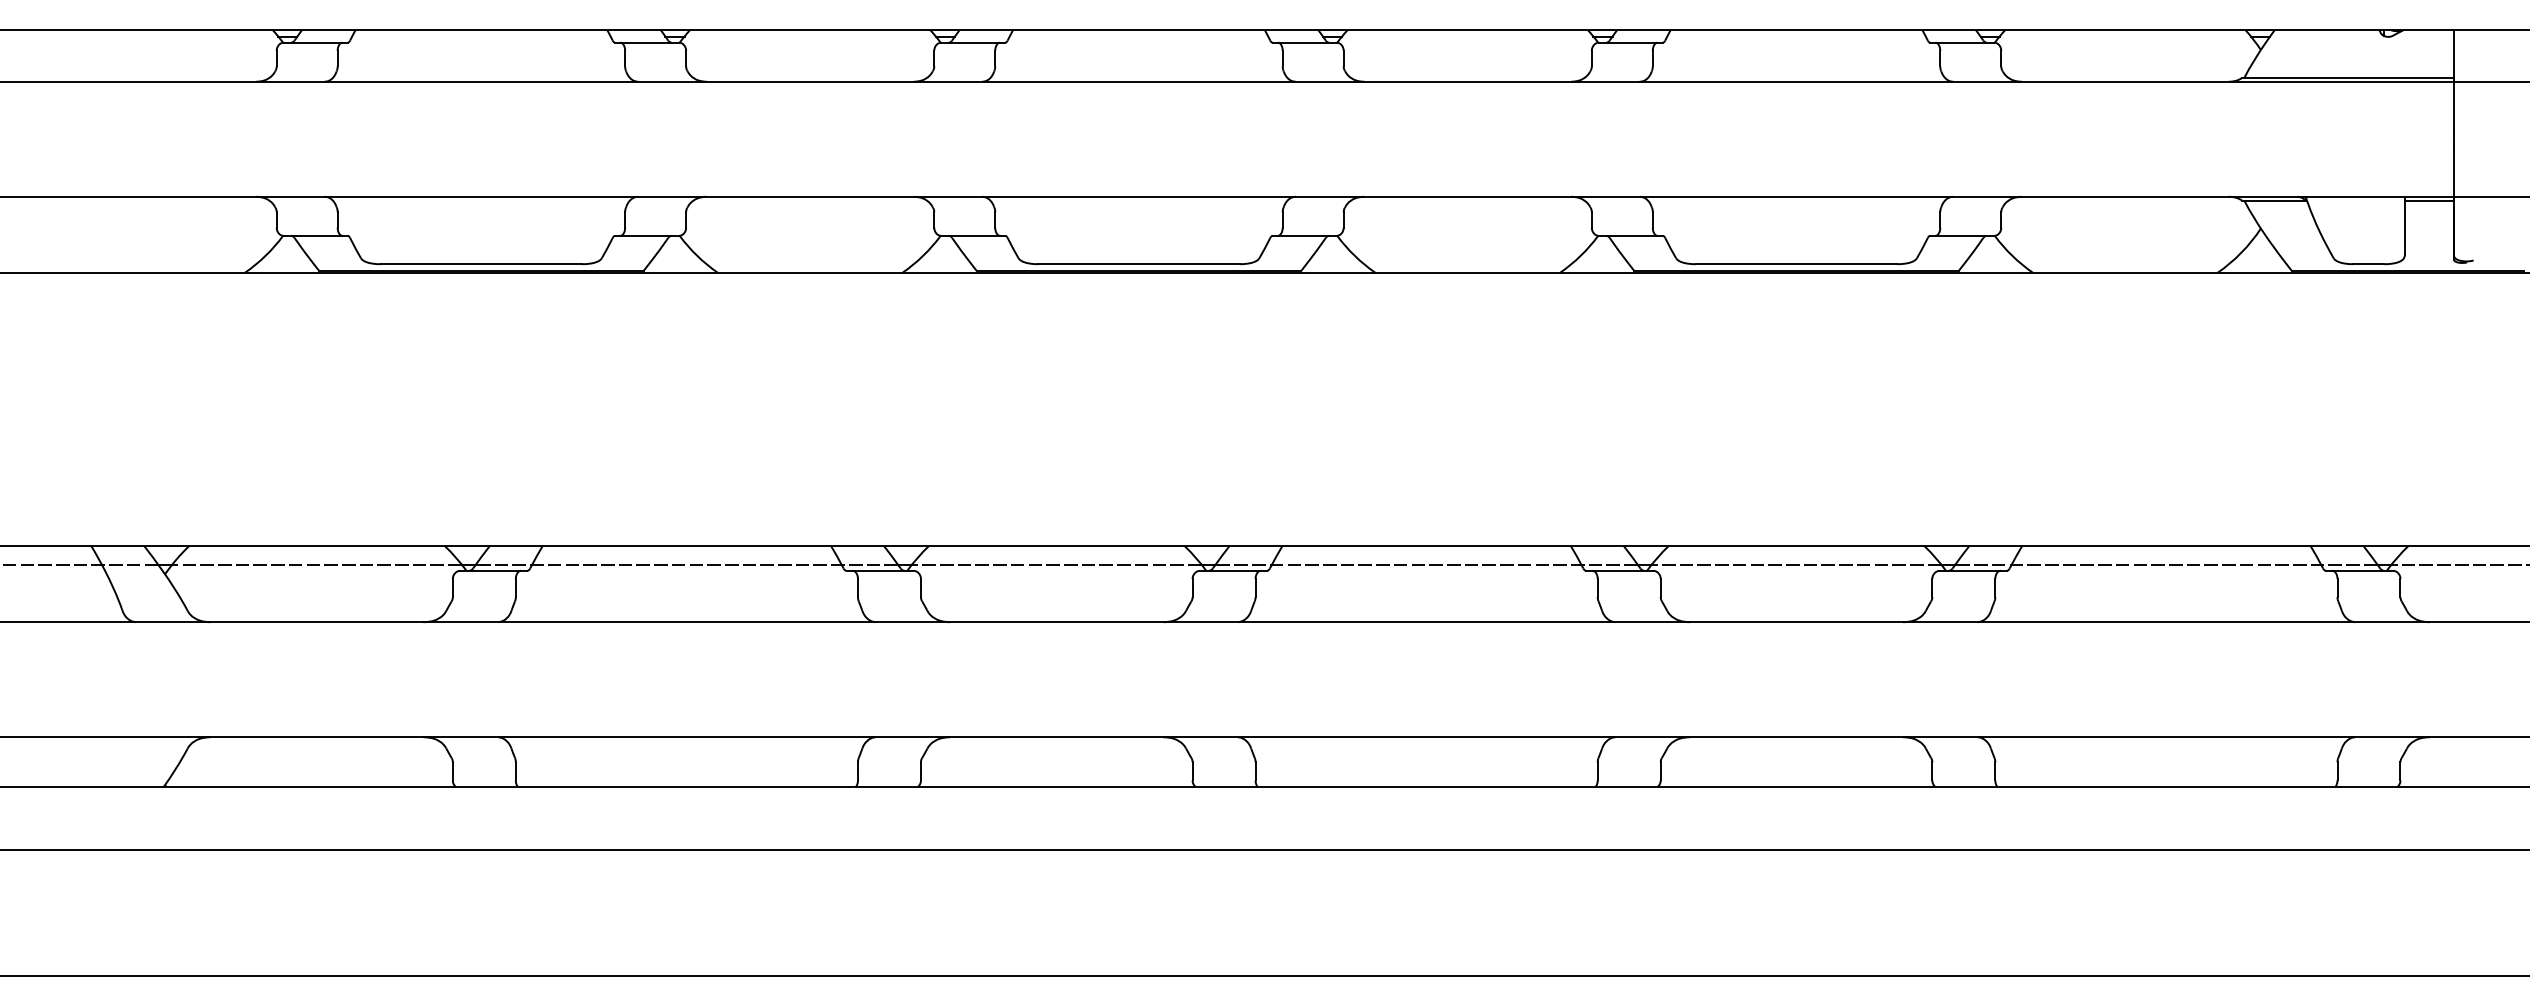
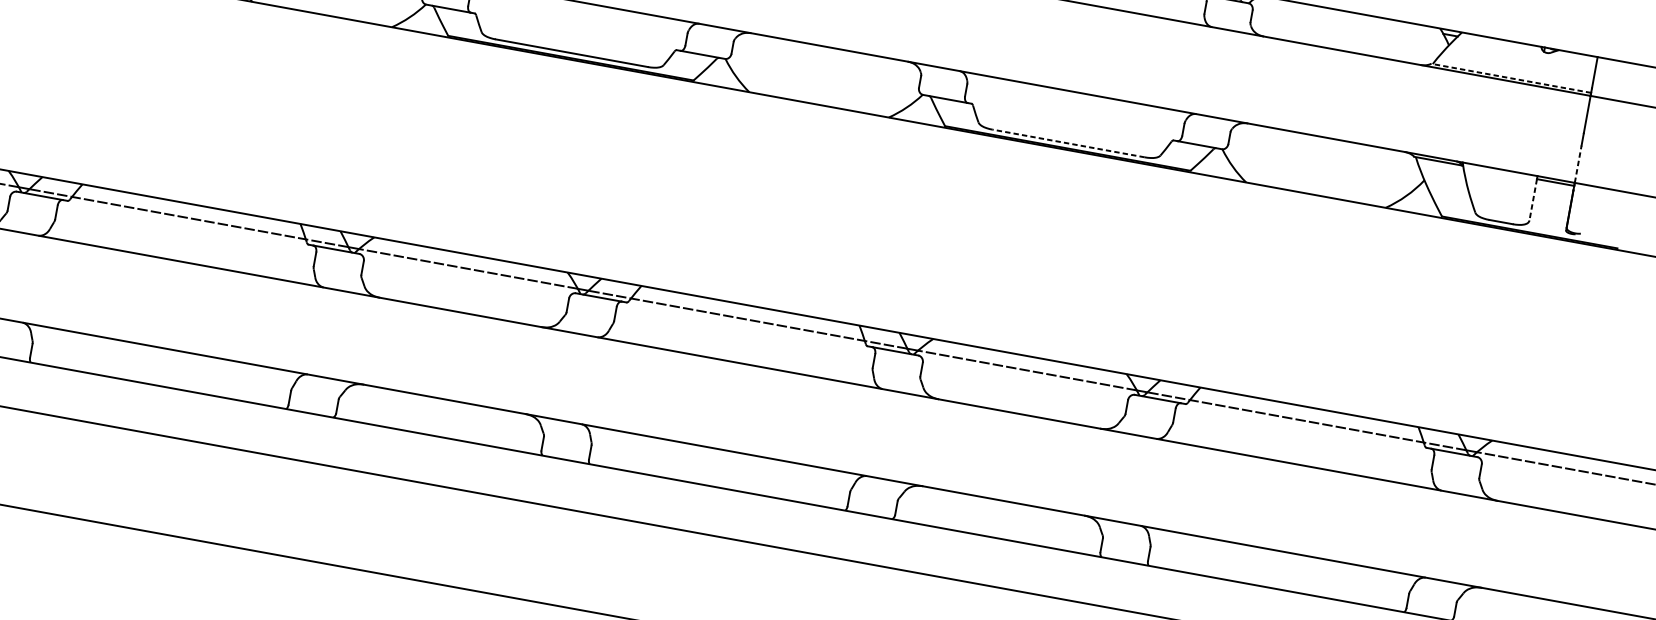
line: (2348, 77) -> (1511, 78), solid -> dashed
line: (2454, 172) -> (1578, 164), solid -> dashed
line: (2404, 228) -> (1532, 200), solid -> dashed
line: (1796, 264) -> (1068, 143), solid -> dashed

